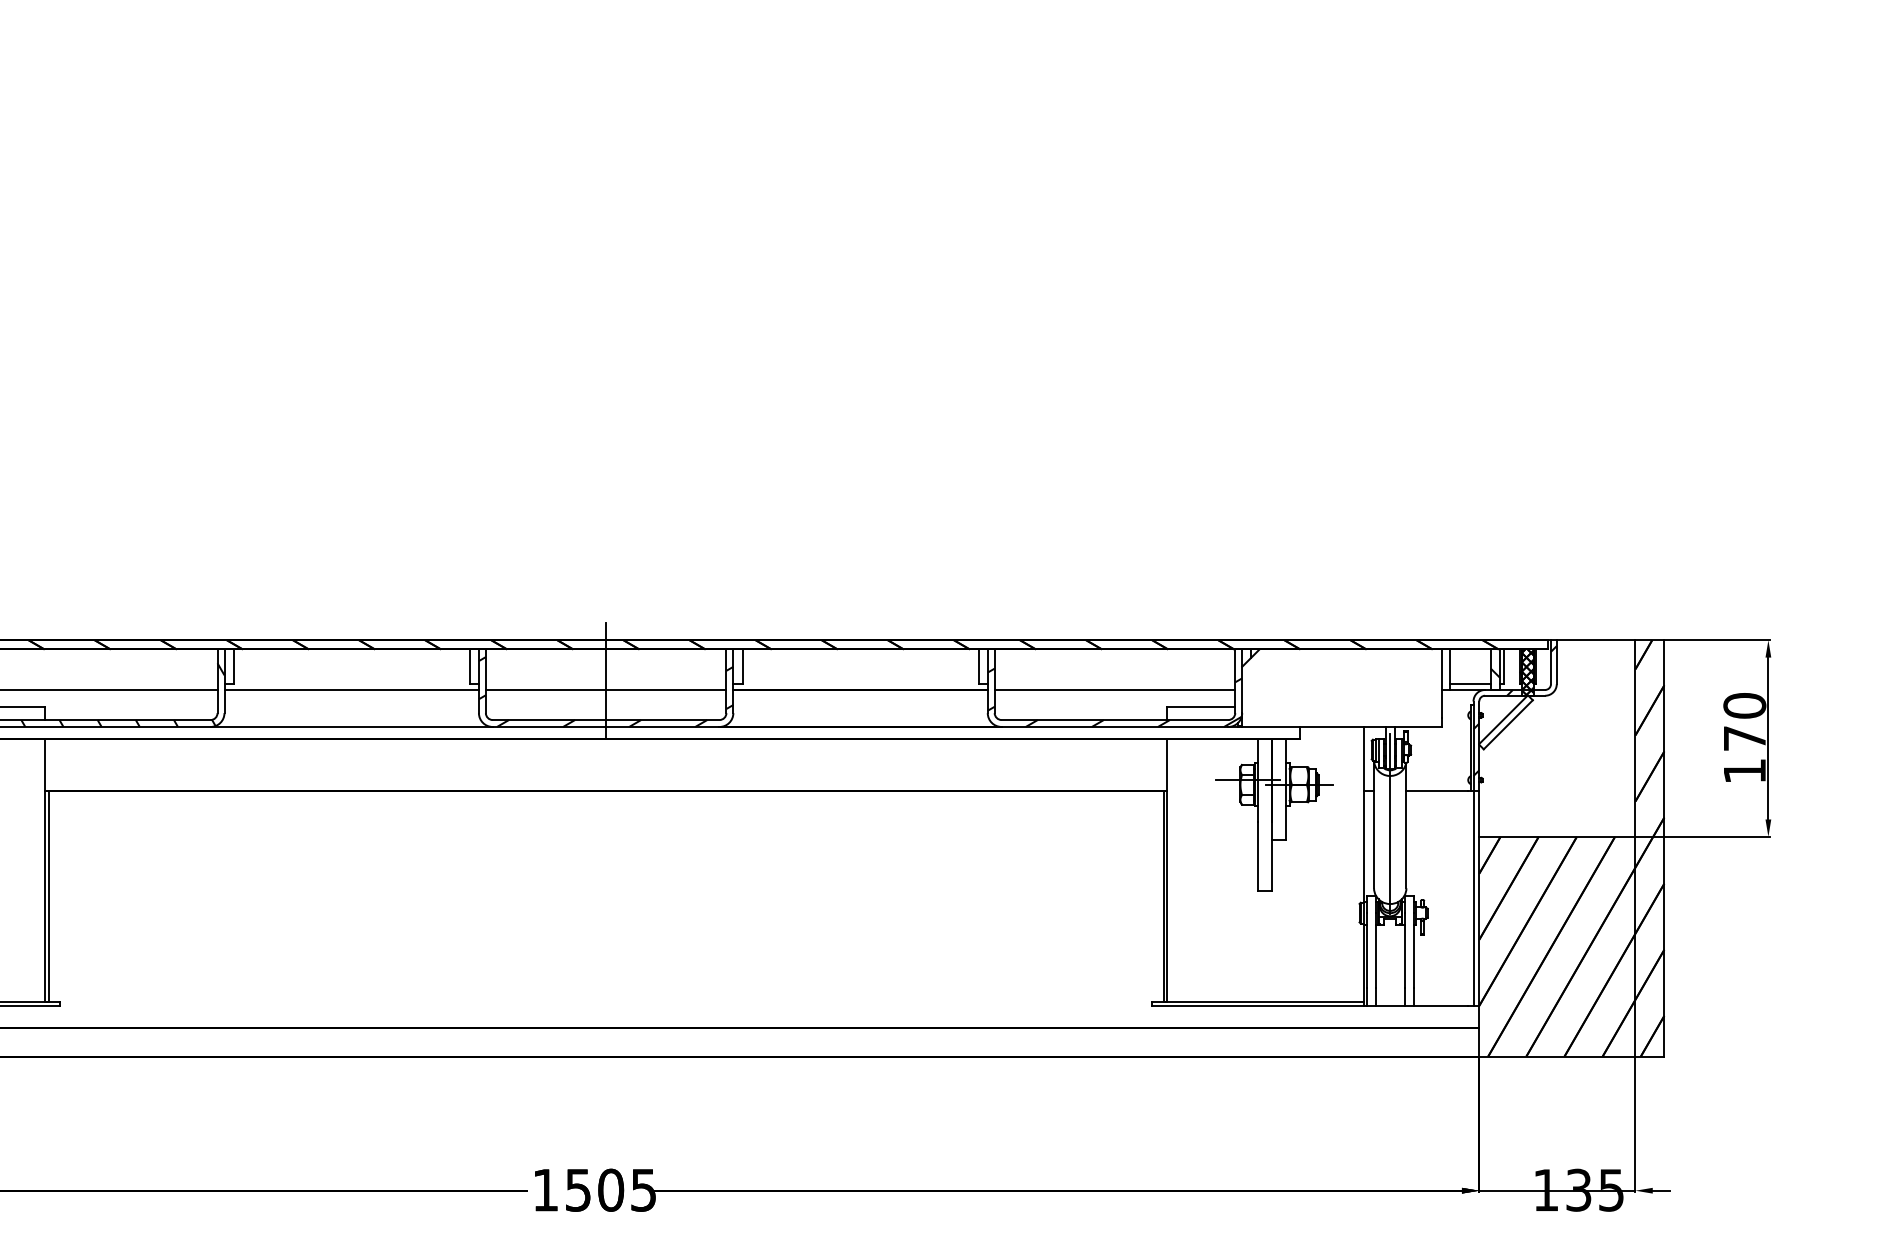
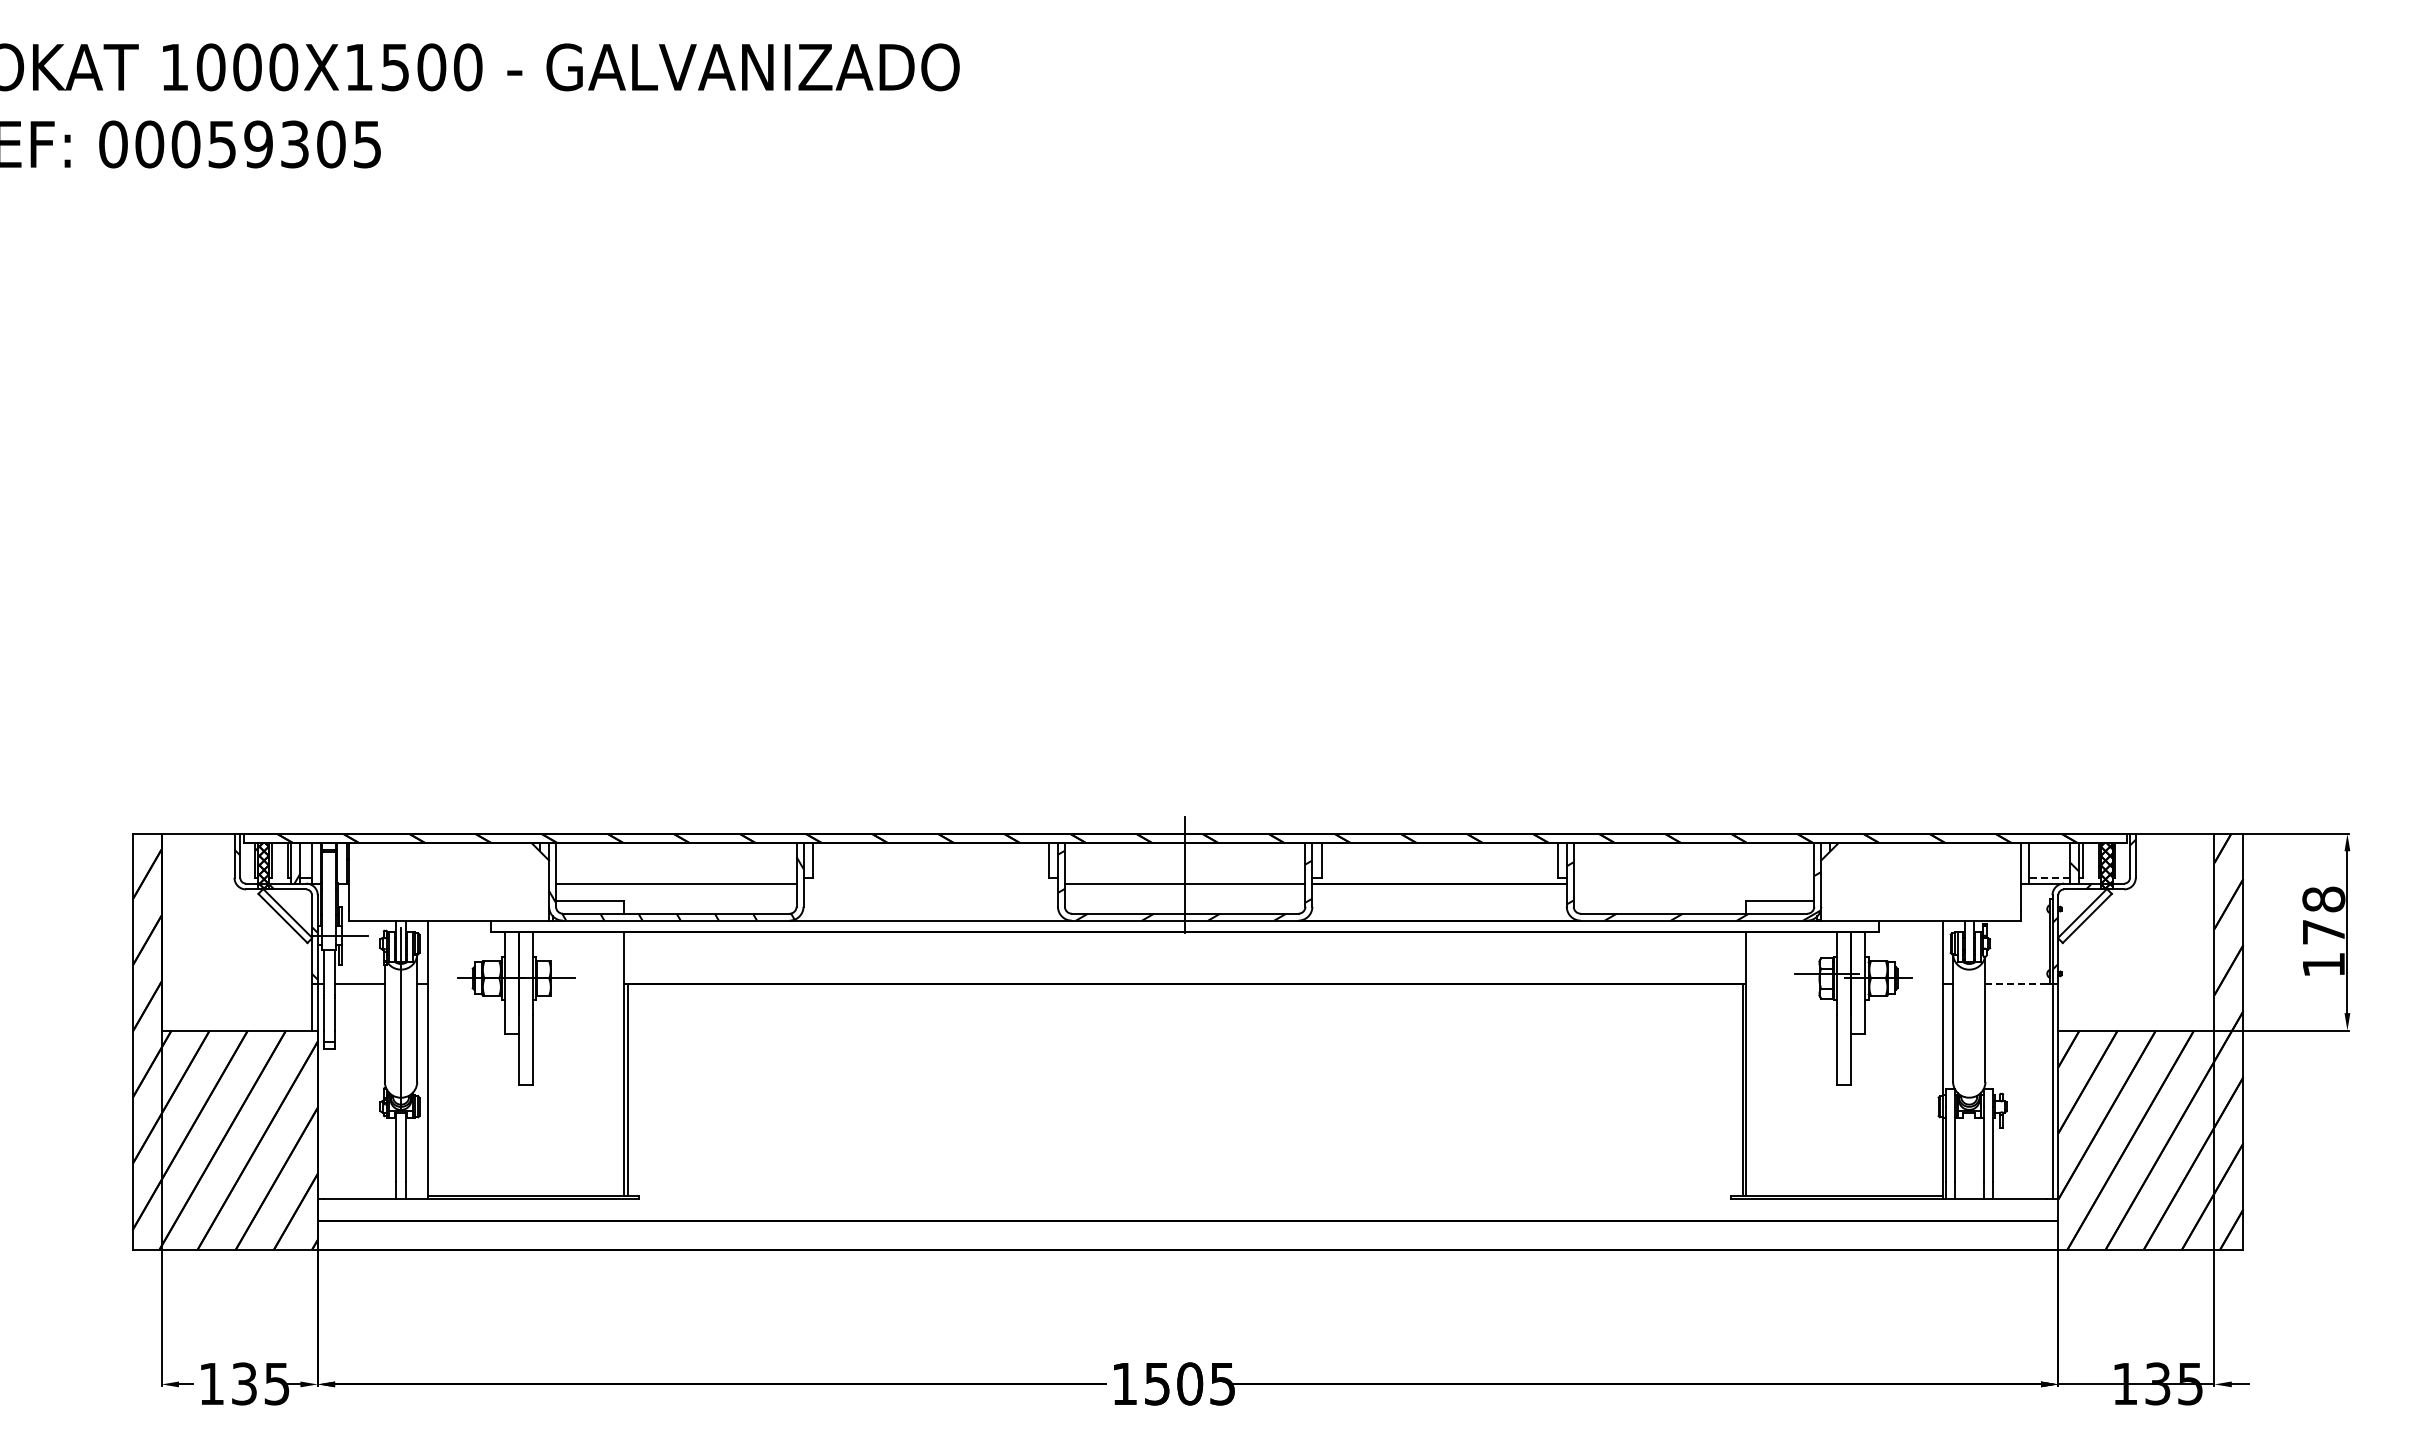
line: (1470, 683) -> (2049, 877), solid -> dashed
line: (351, 689) -> (930, 883), removed
line: (1114, 689) -> (1693, 883), removed
text: (1744, 705) -> (2323, 899), 170 -> 178
line: (1437, 790) -> (2016, 984), solid -> dashed
line: (1390, 823) -> (1969, 1017), removed

